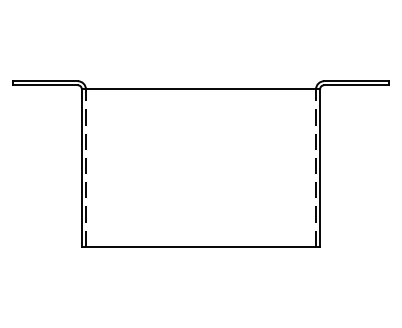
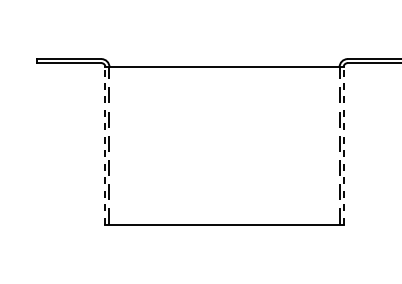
line: (81, 168) -> (105, 146), solid -> dashed
line: (320, 168) -> (344, 146), solid -> dashed

